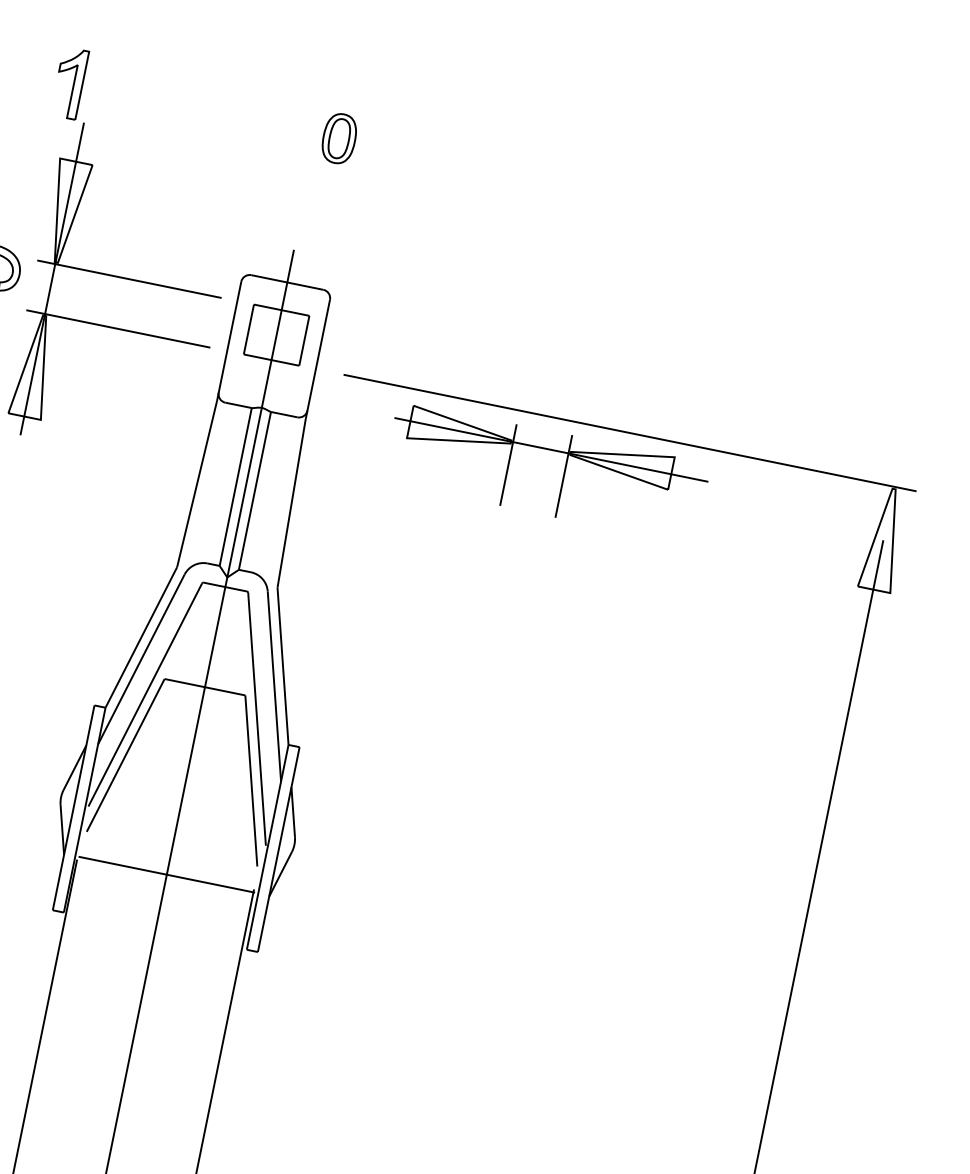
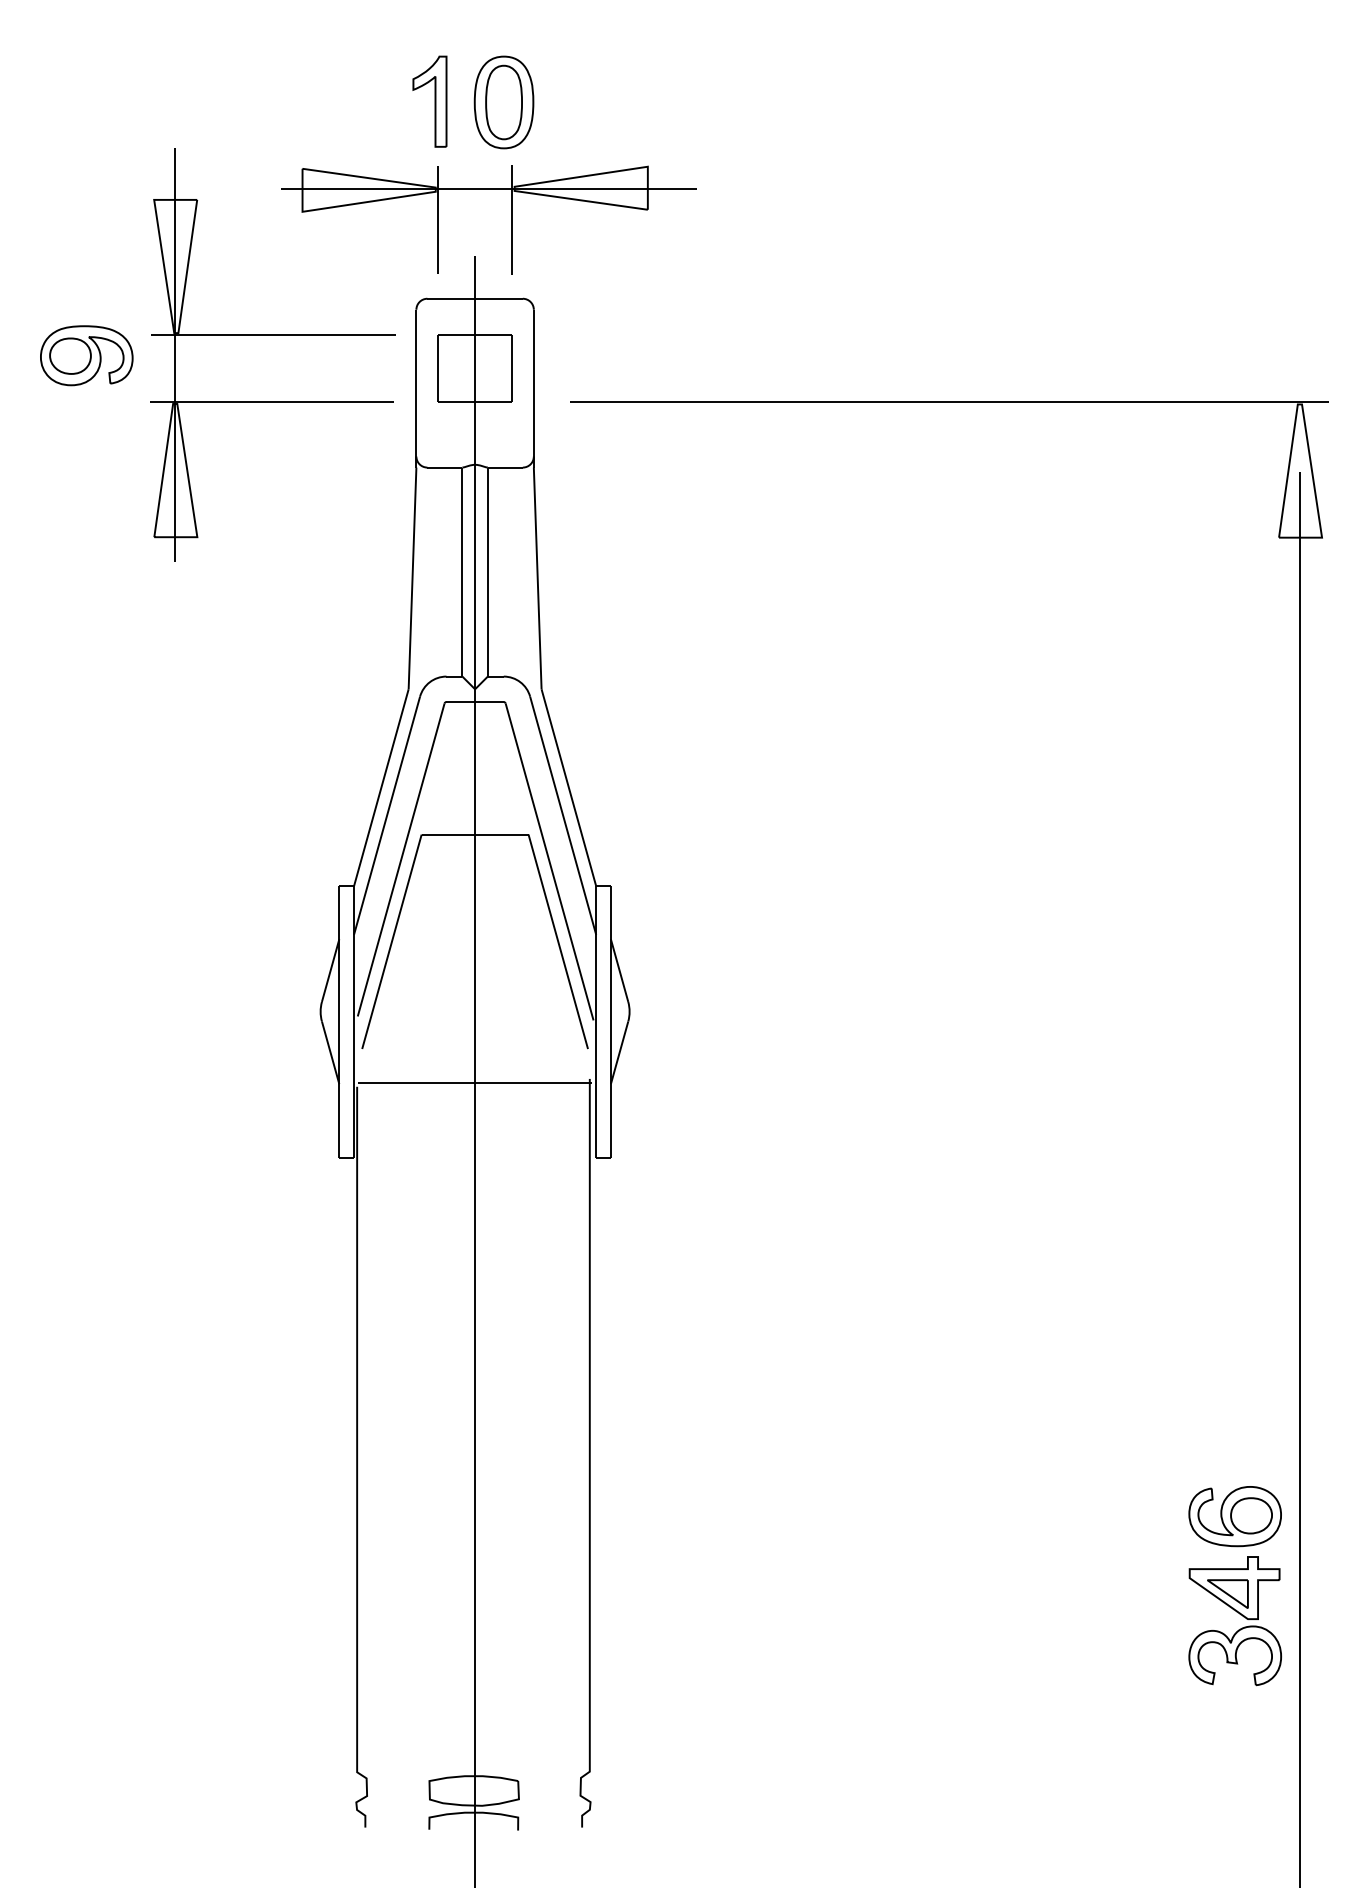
part: (69, 82) -> (429, 101), moved
part: (338, 138) -> (503, 102), size x1.43
part: (563, 476) -> (511, 219), moved

